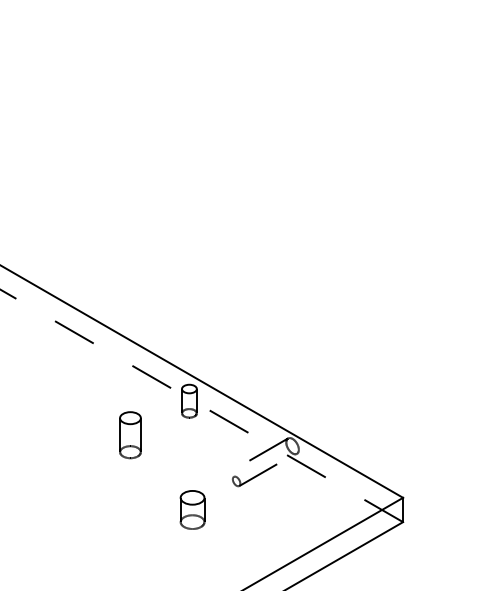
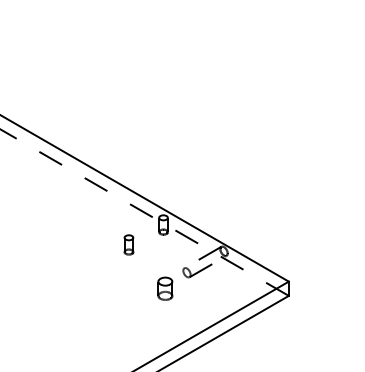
part: (129, 434) -> (128, 244), size x0.71
part: (247, 478) -> (197, 270), size x1.67

